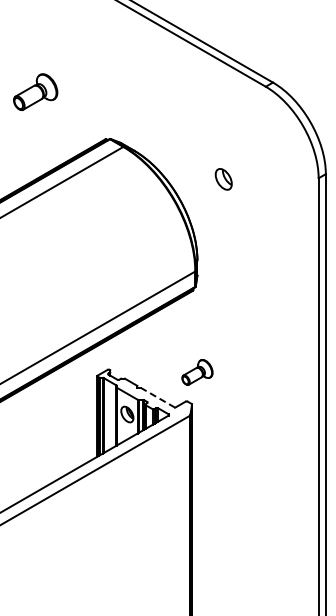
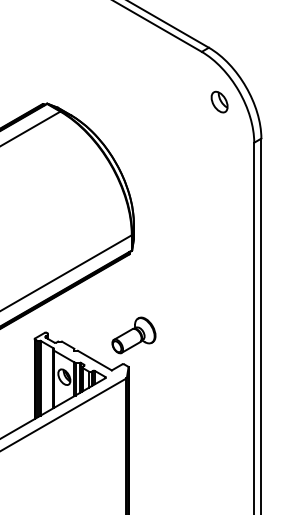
part: (223, 179) -> (219, 102), moved
part: (197, 372) -> (133, 335), size x1.43
line: (158, 397) -> (95, 360), dashed -> solid

